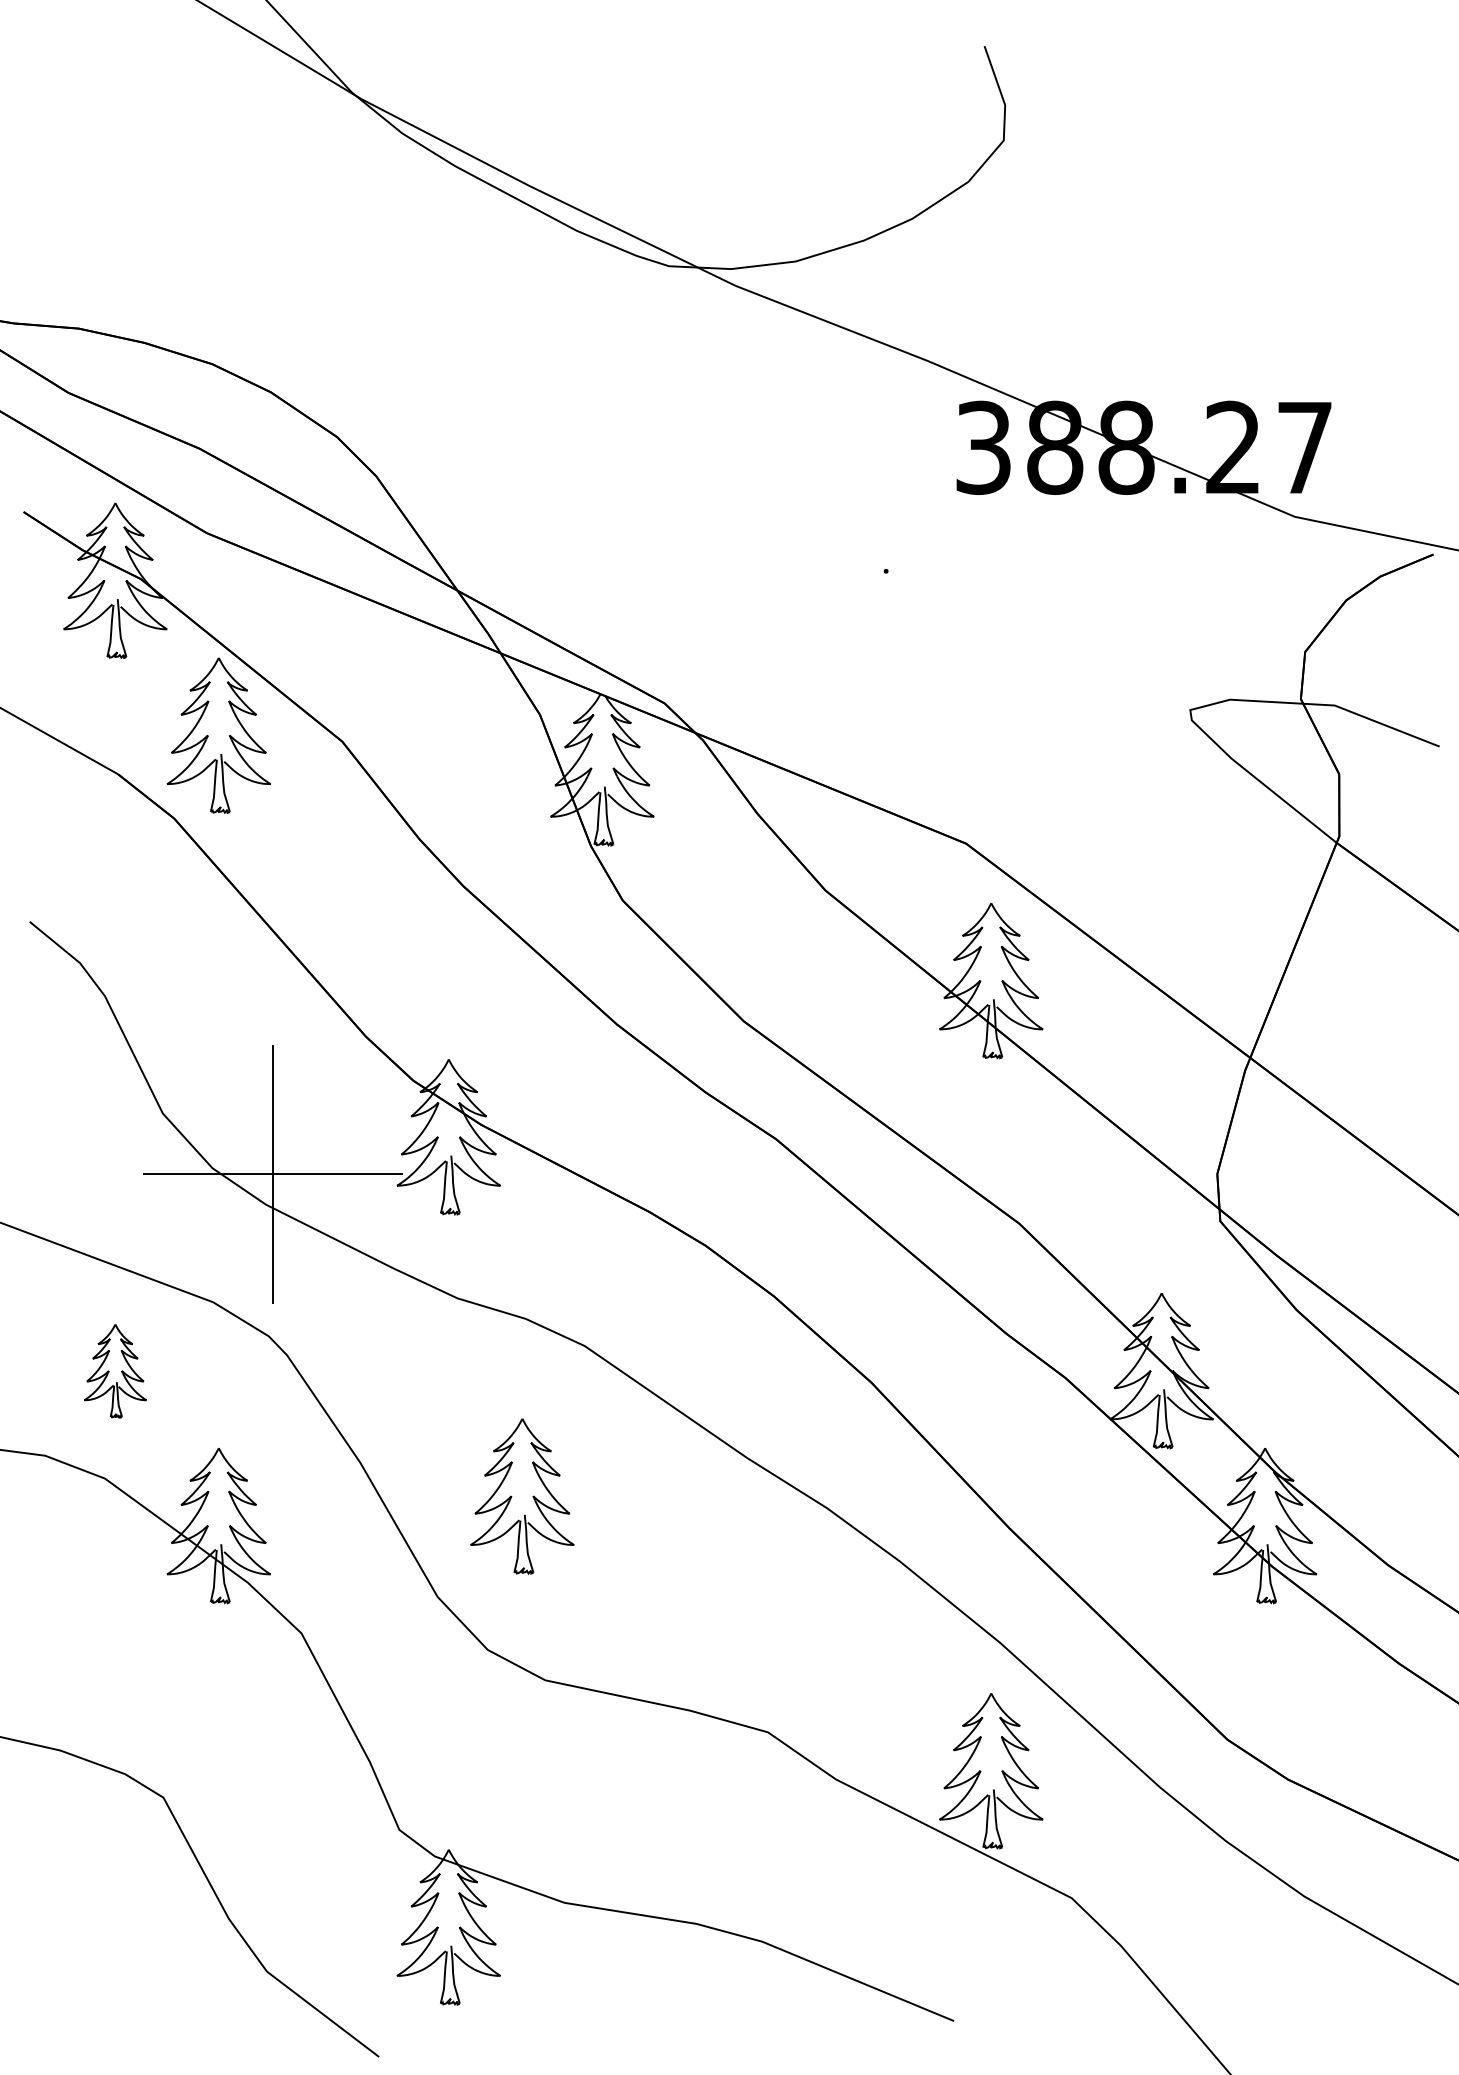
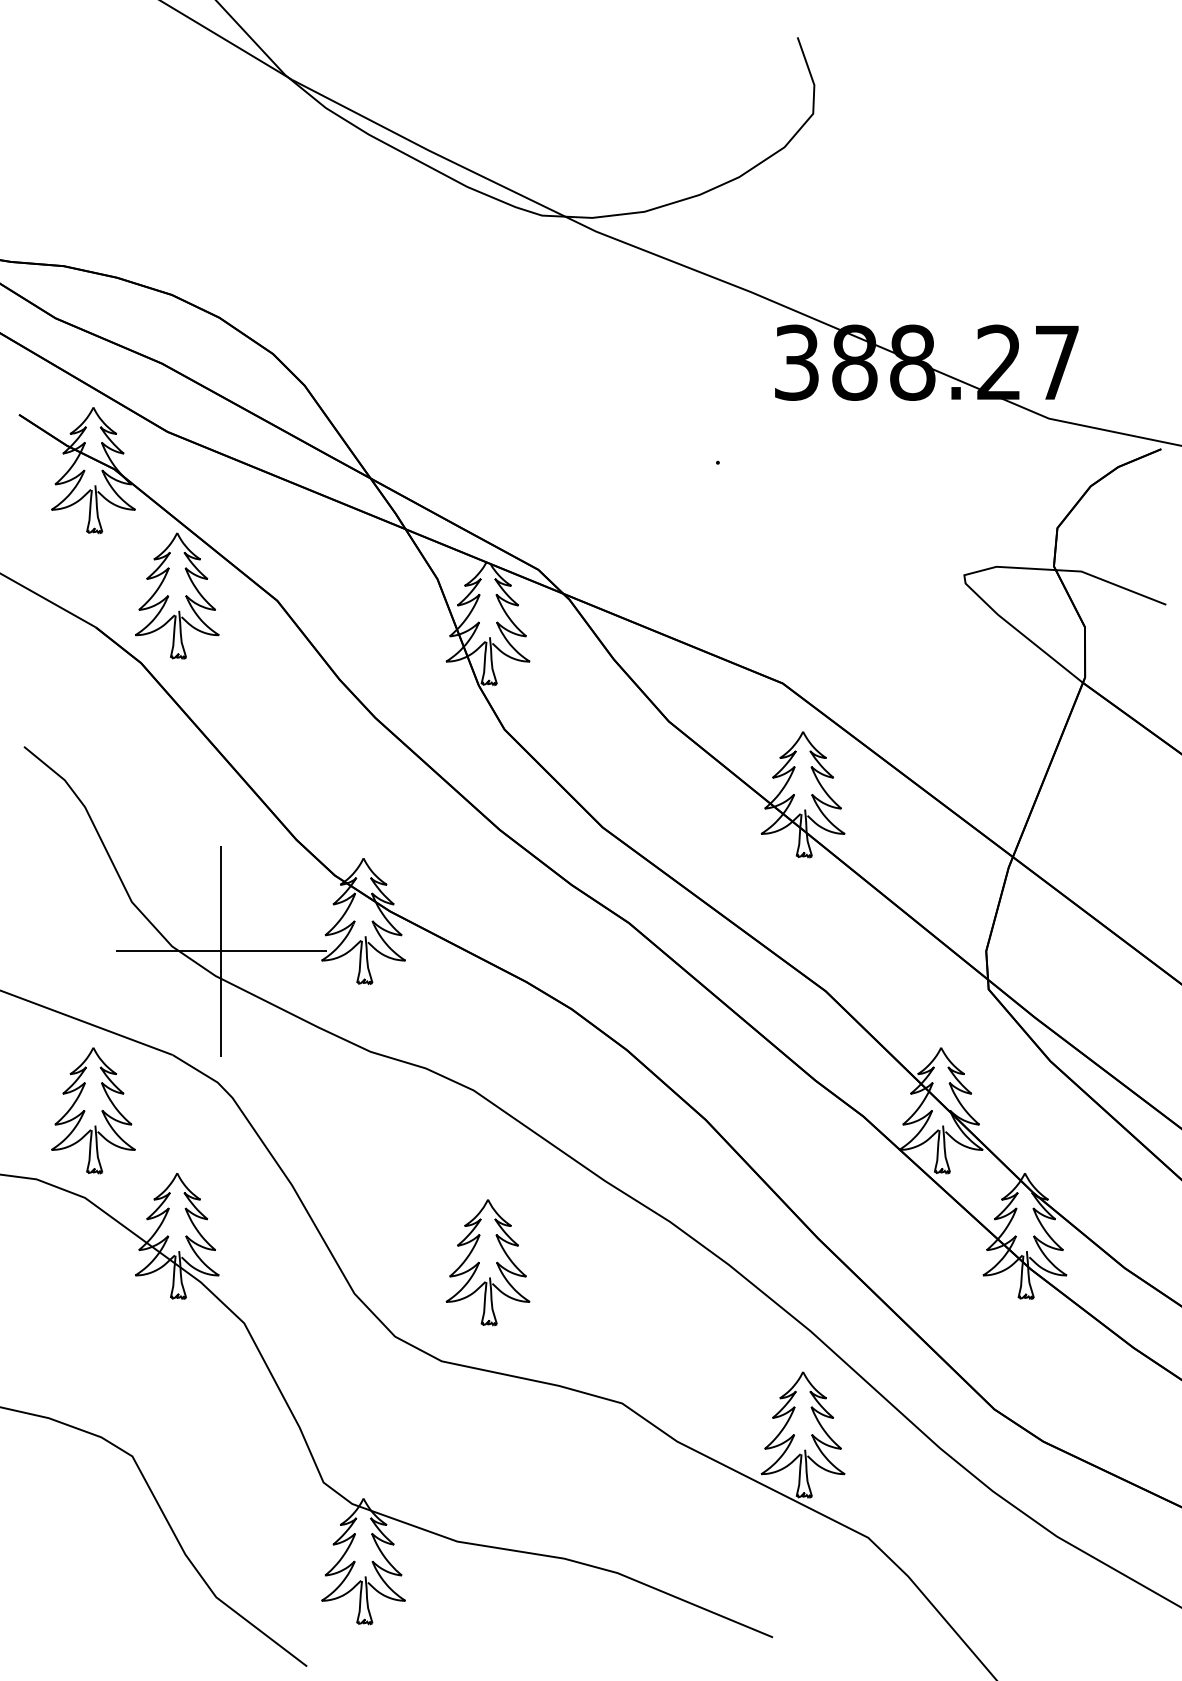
part: (115, 1371) -> (93, 1111), size x1.67
part: (522, 1496) -> (488, 1262), moved

